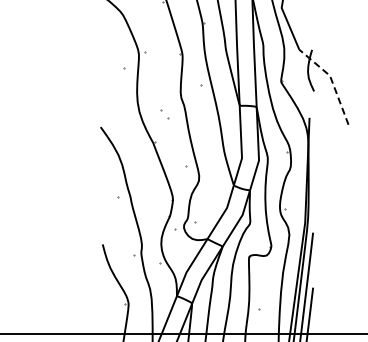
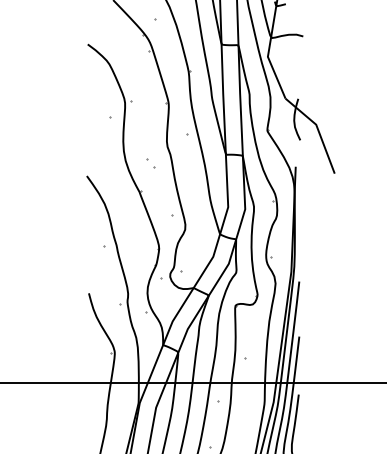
line: (331, 80) -> (317, 129), dashed -> solid

